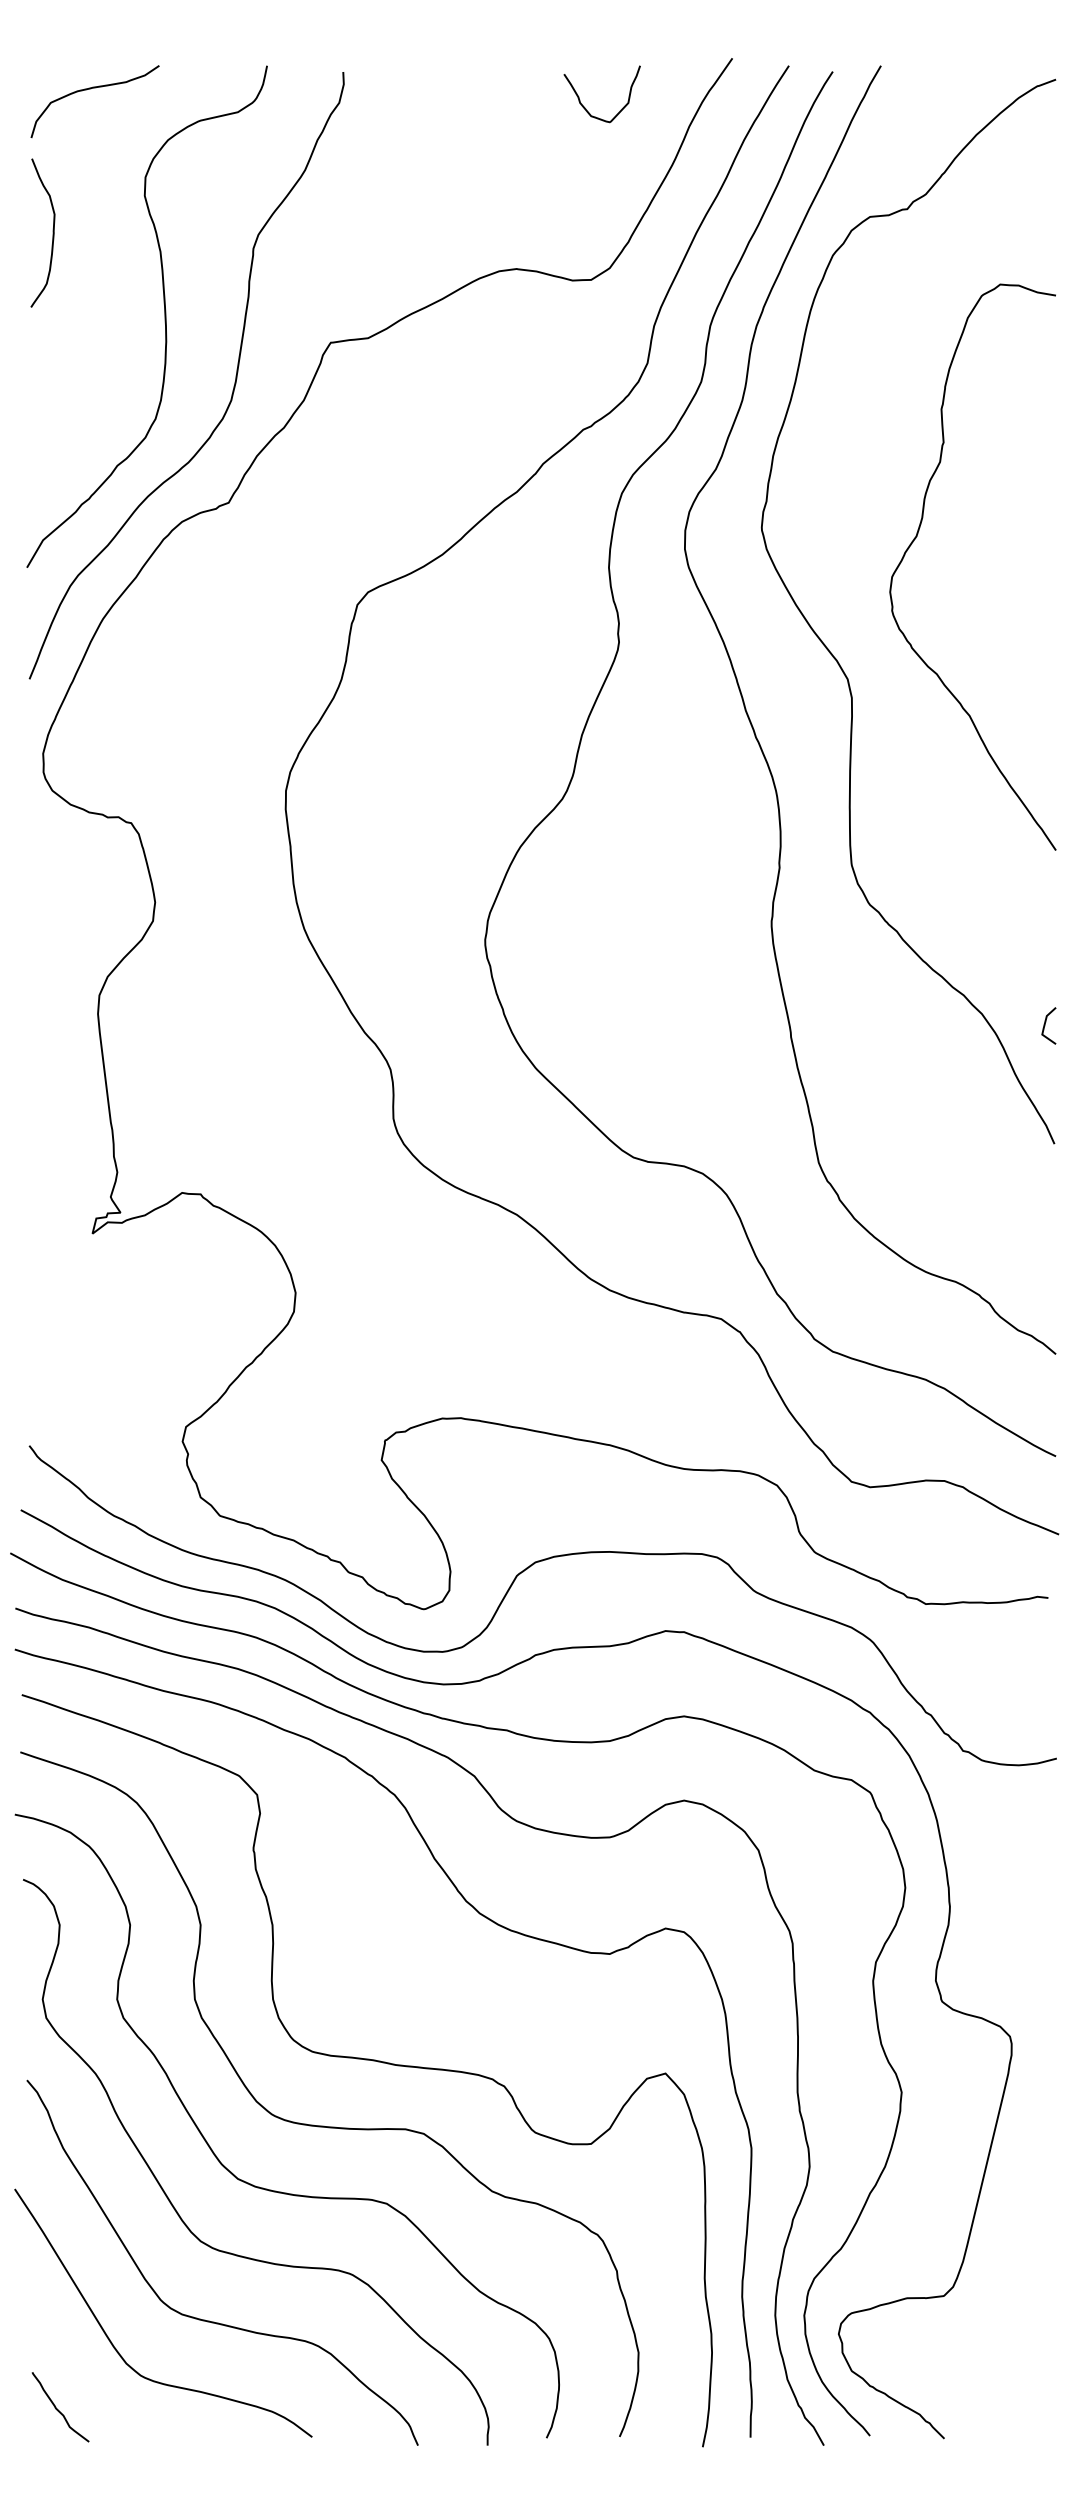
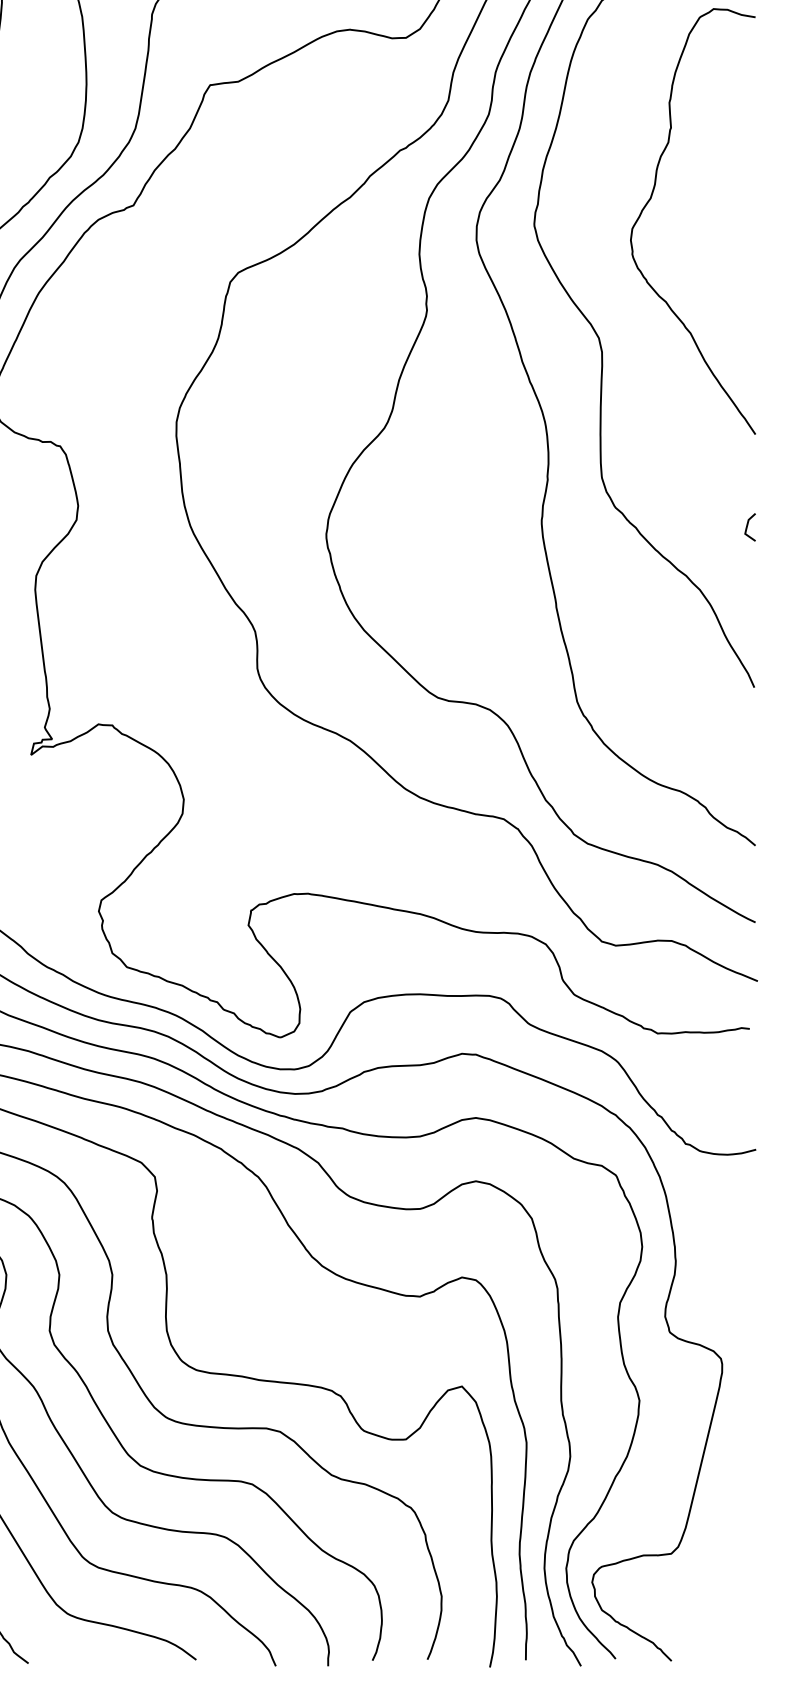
curve: (916, 538) -> (650, 199), moved
line: (1045, 1025) -> (747, 527), moved

